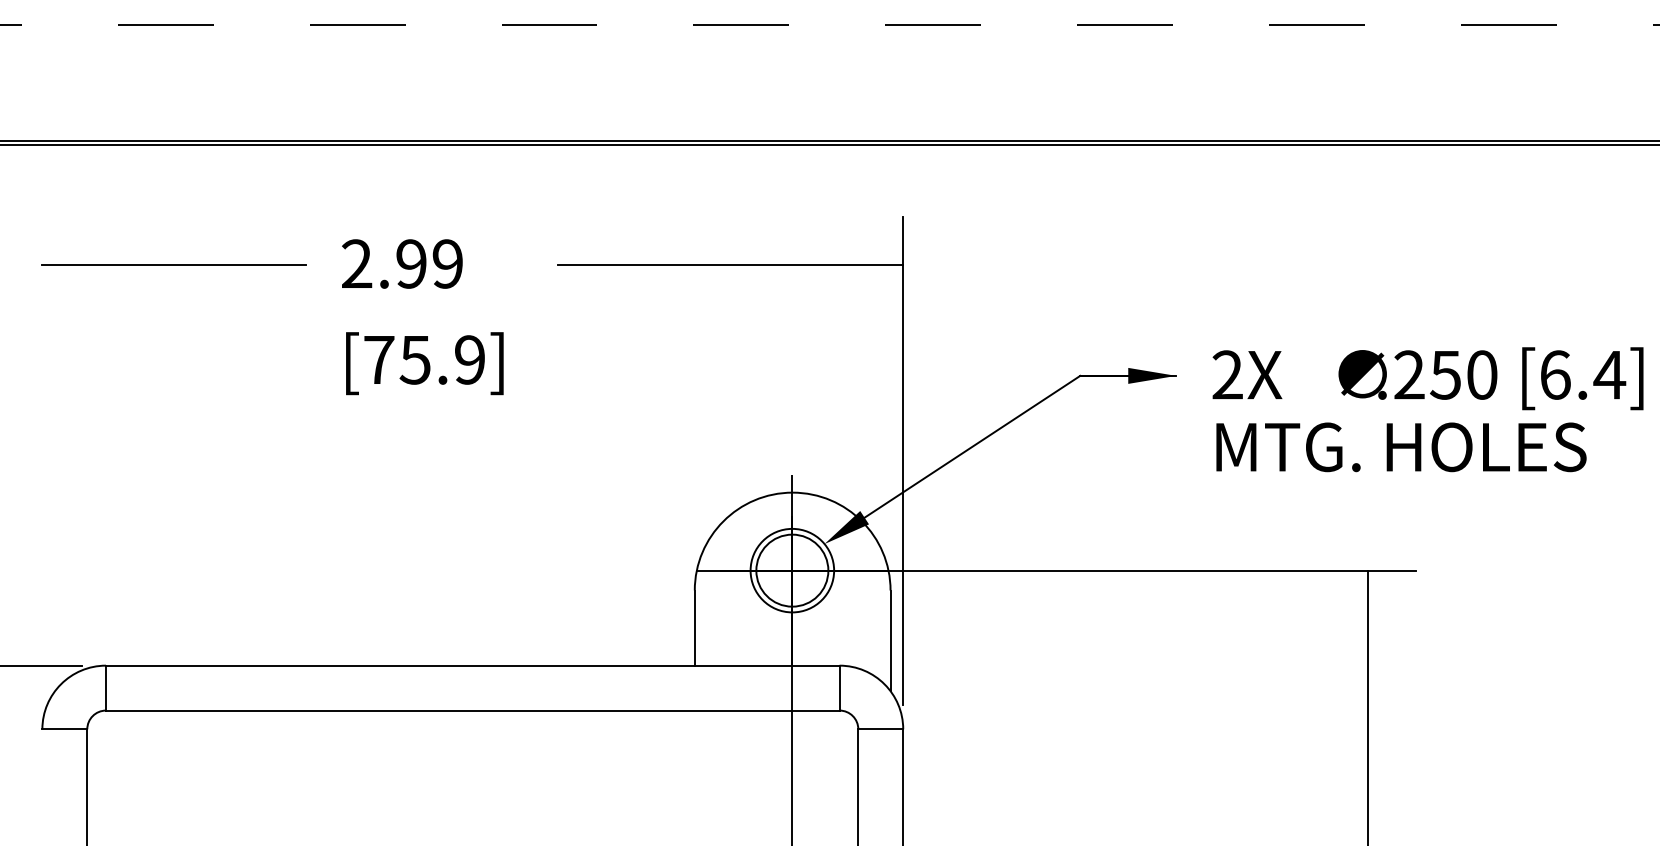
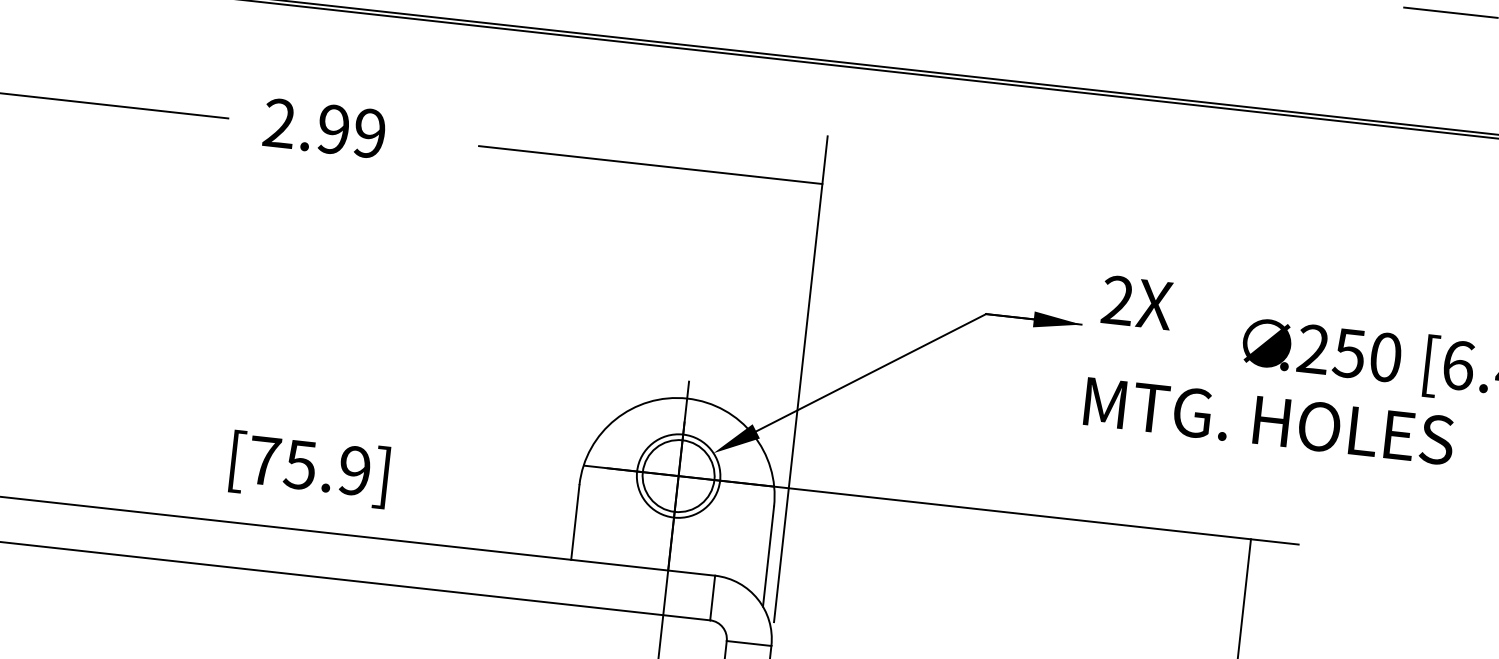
text: (424, 363) -> (309, 469), moved
text: (1247, 374) -> (1137, 302), moved
text: (1401, 447) -> (1269, 421), moved

